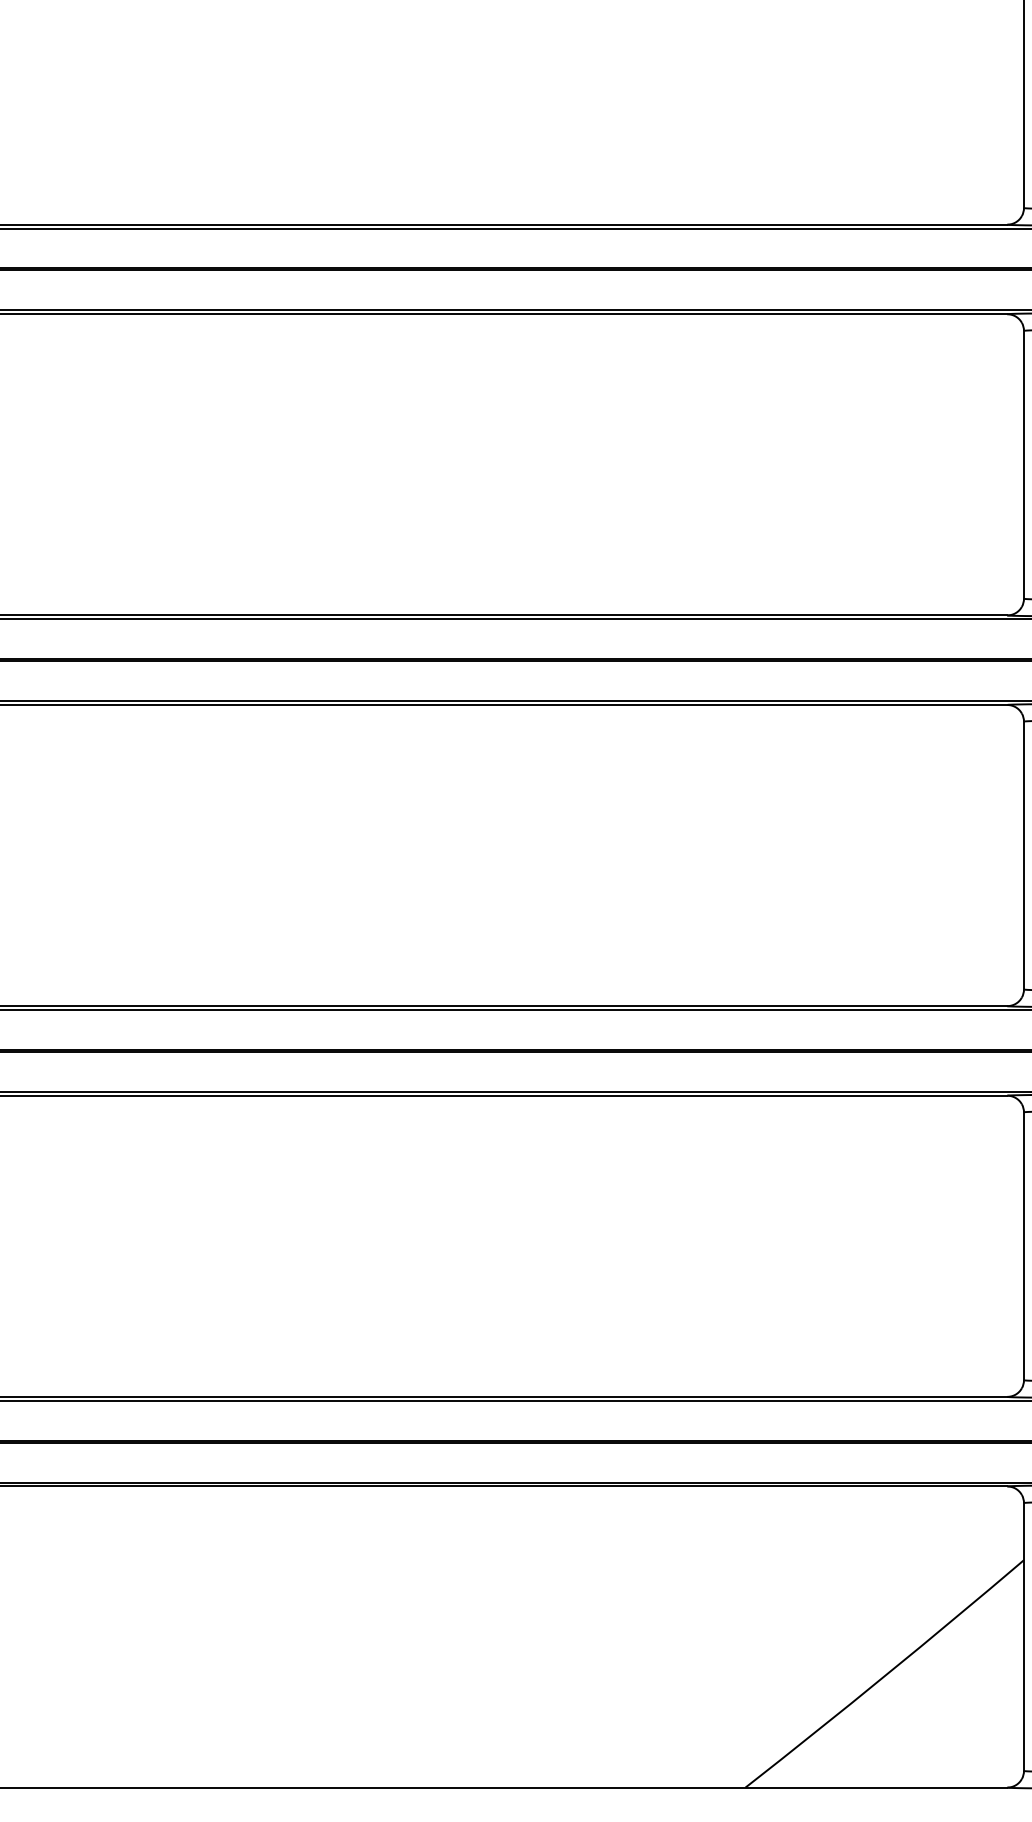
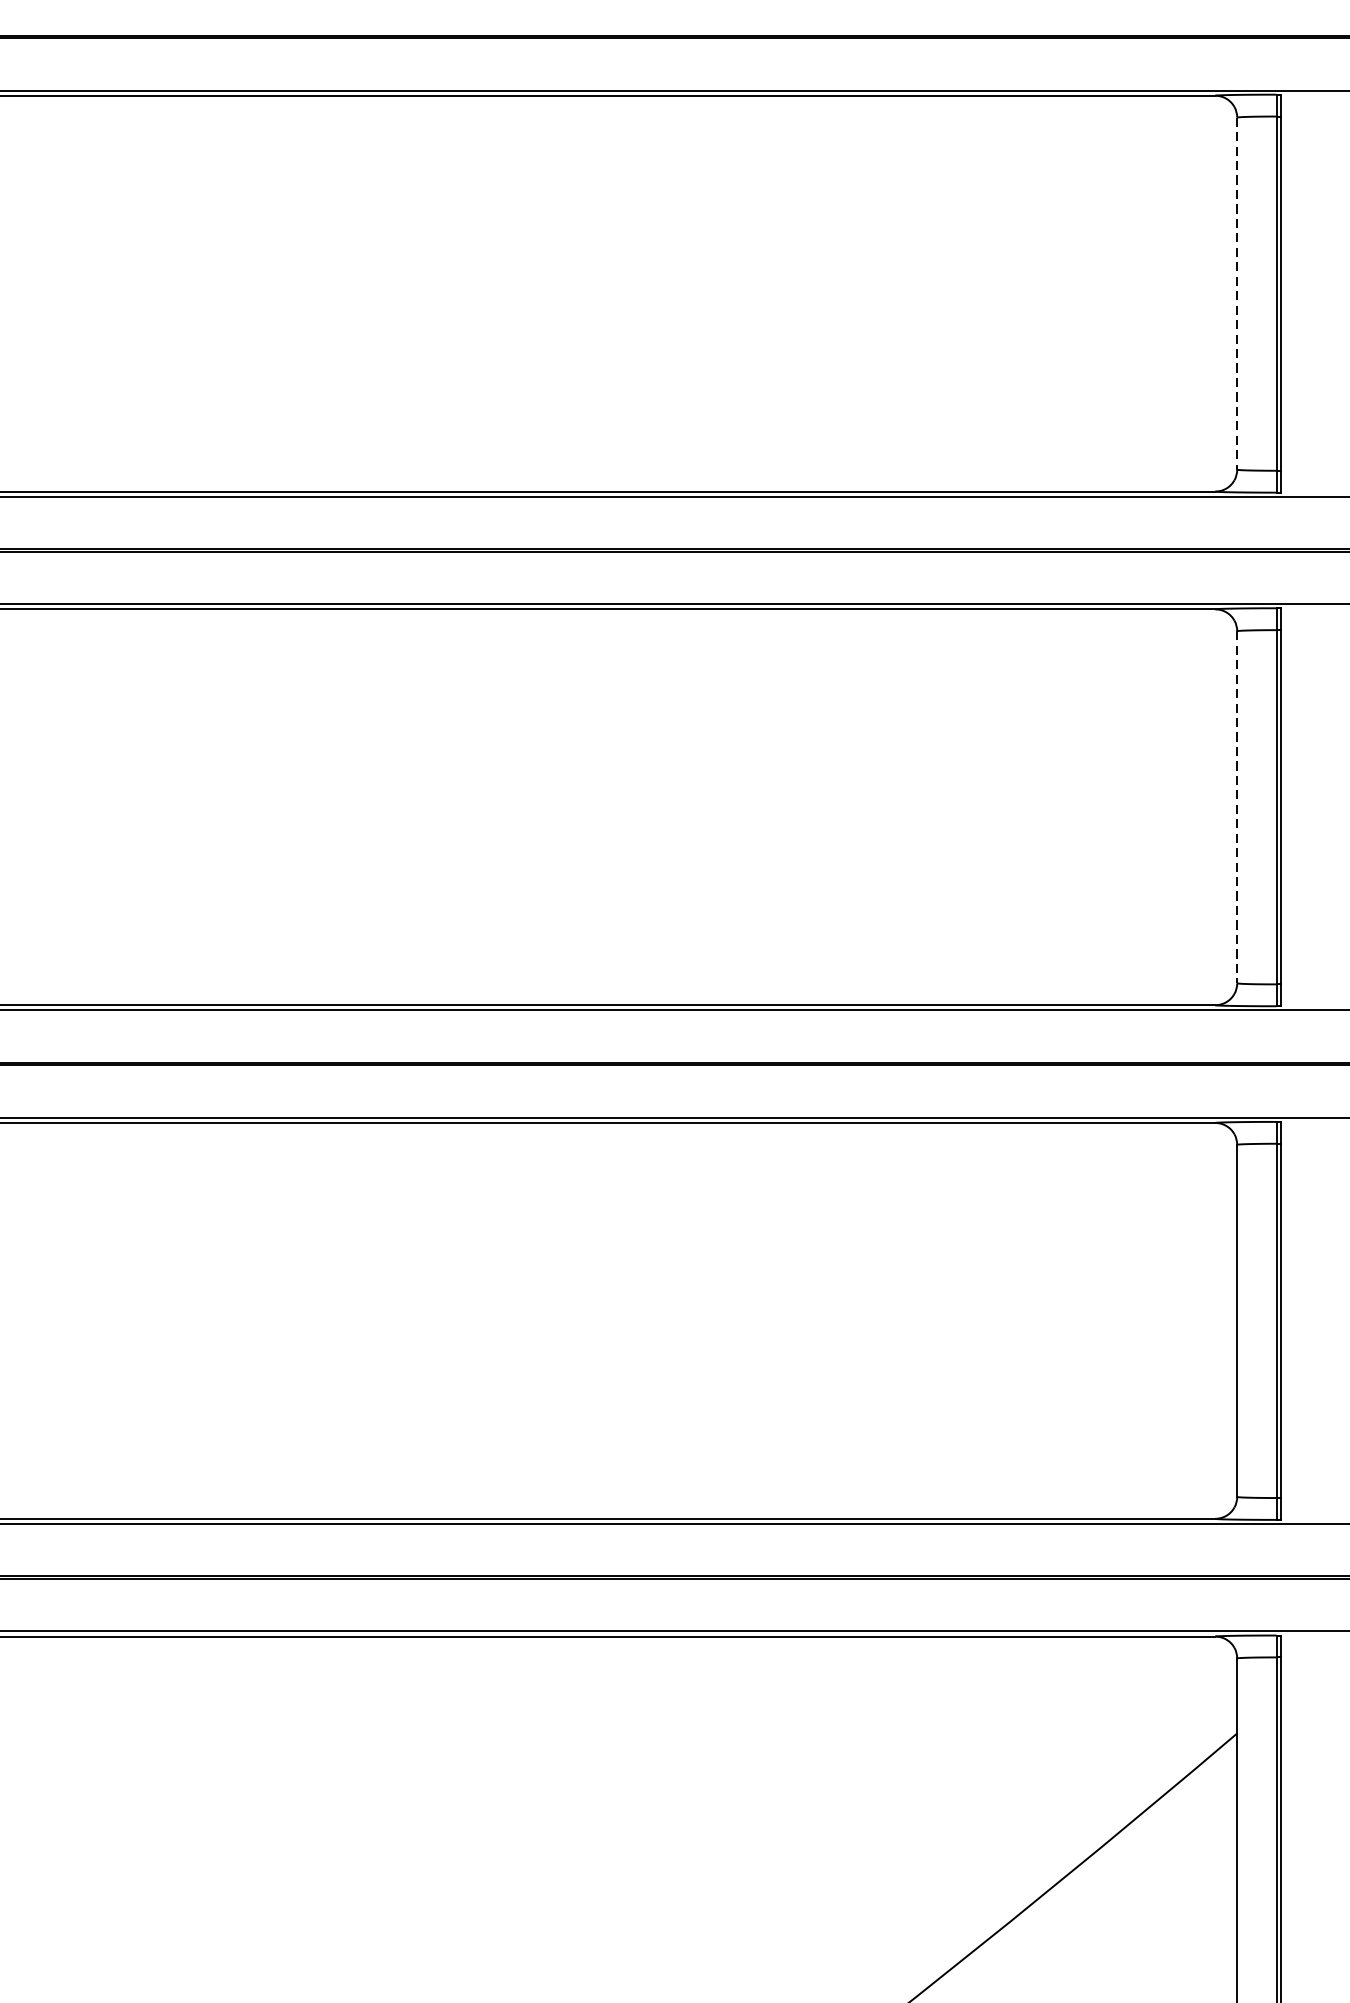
line: (1023, 464) -> (1236, 293), solid -> dashed
line: (1023, 855) -> (1236, 807), solid -> dashed

